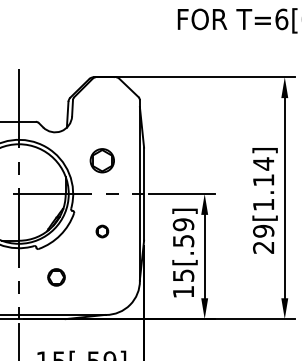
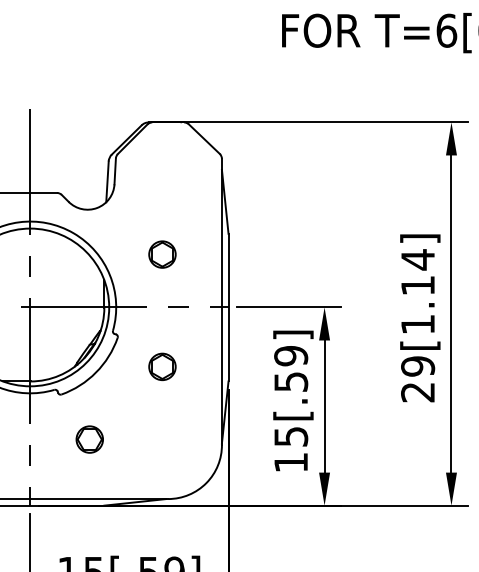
circle: (102, 160) -> (162, 254), size x0.71
circle: (102, 231) -> (162, 366), size x1.43

